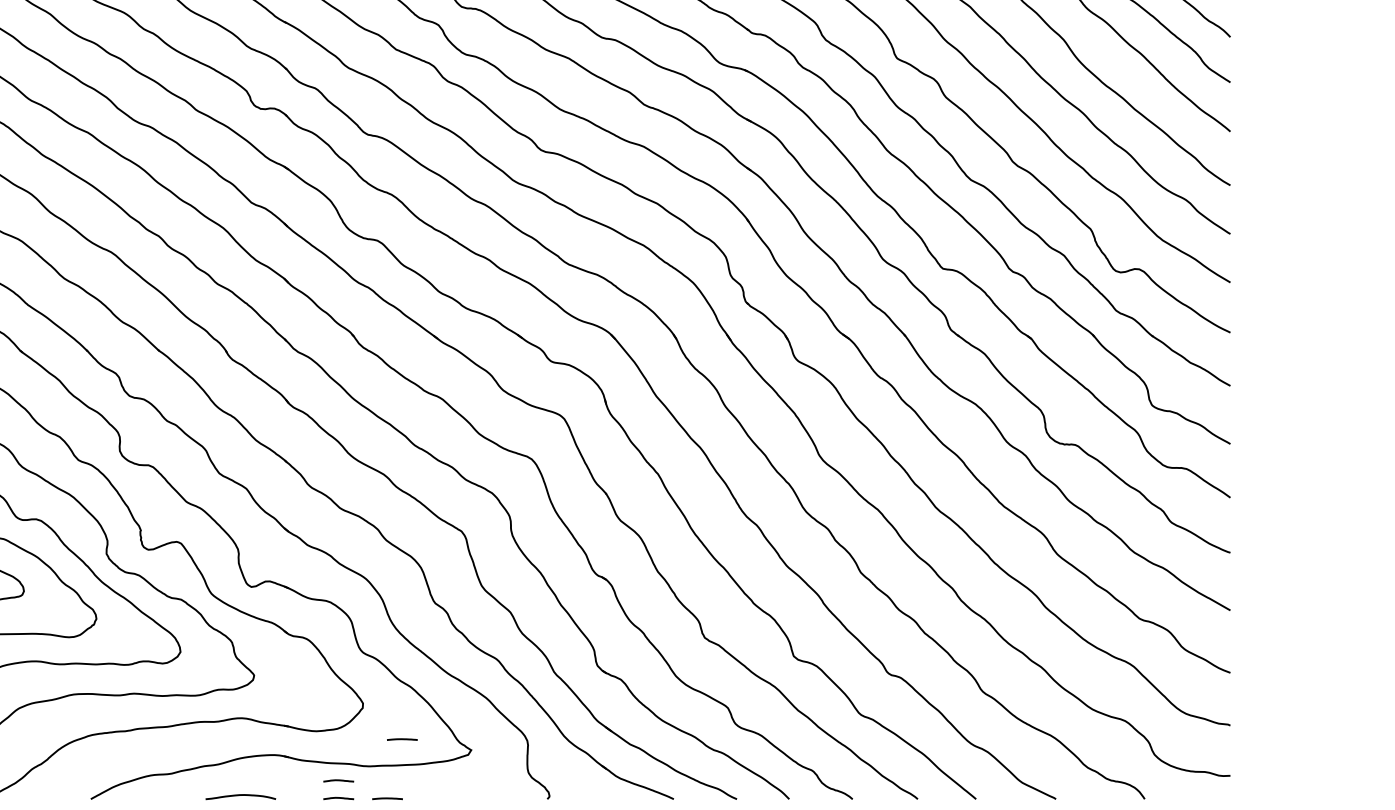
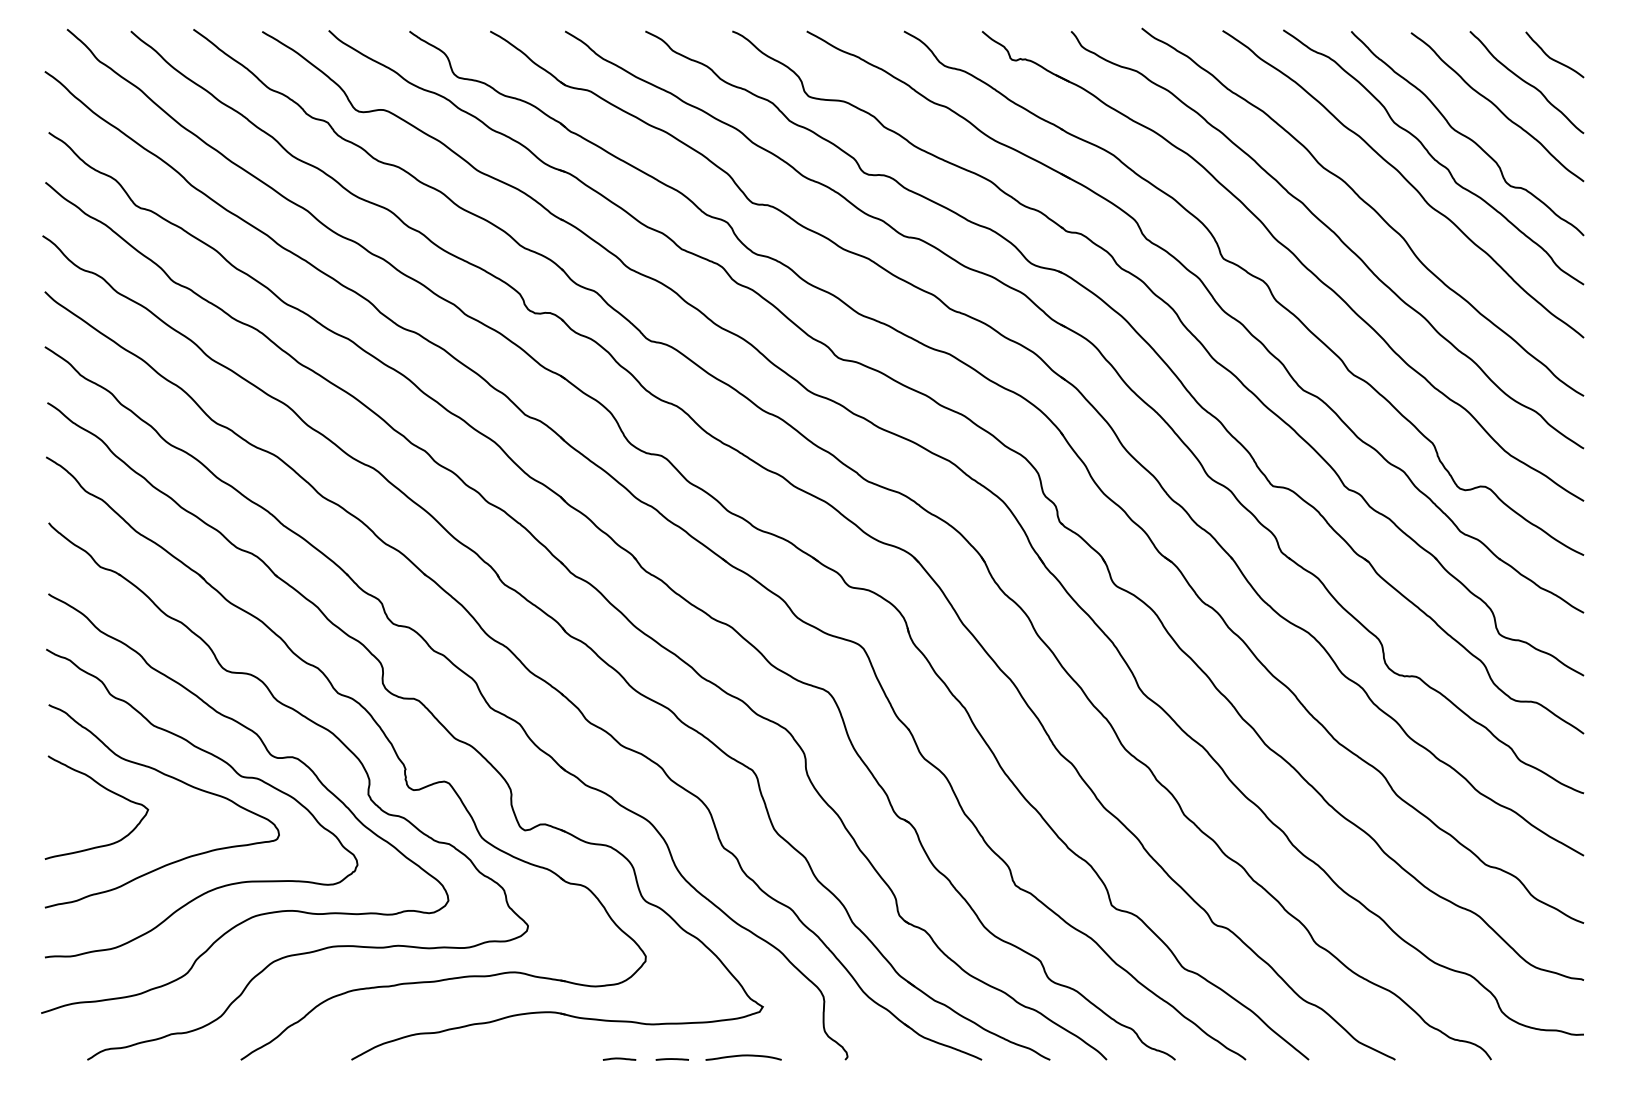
line: (401, 739) -> (687, 995), removed
line: (338, 780) -> (619, 1039), removed
curve: (240, 796) -> (743, 1056), moved

